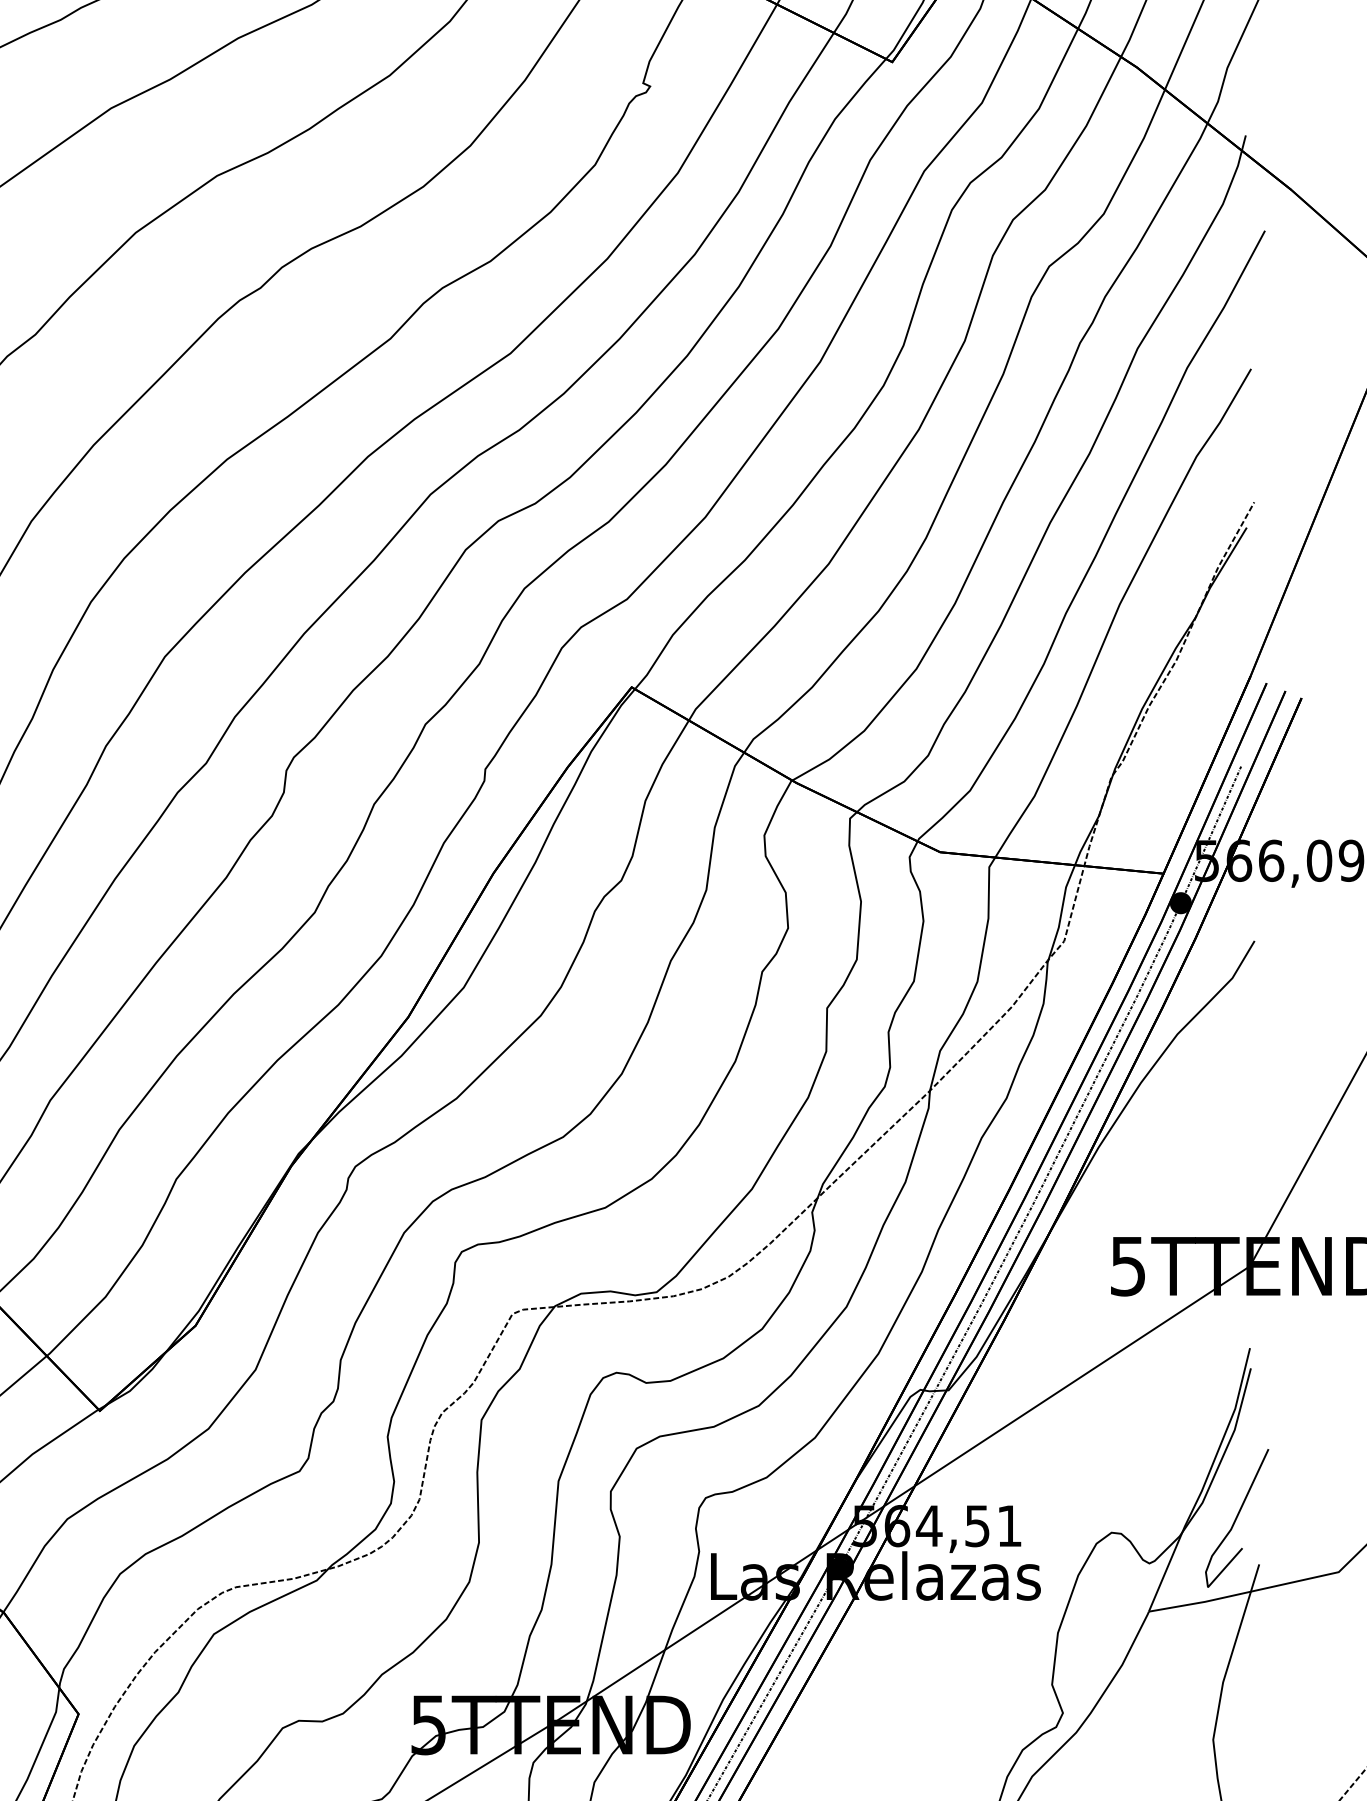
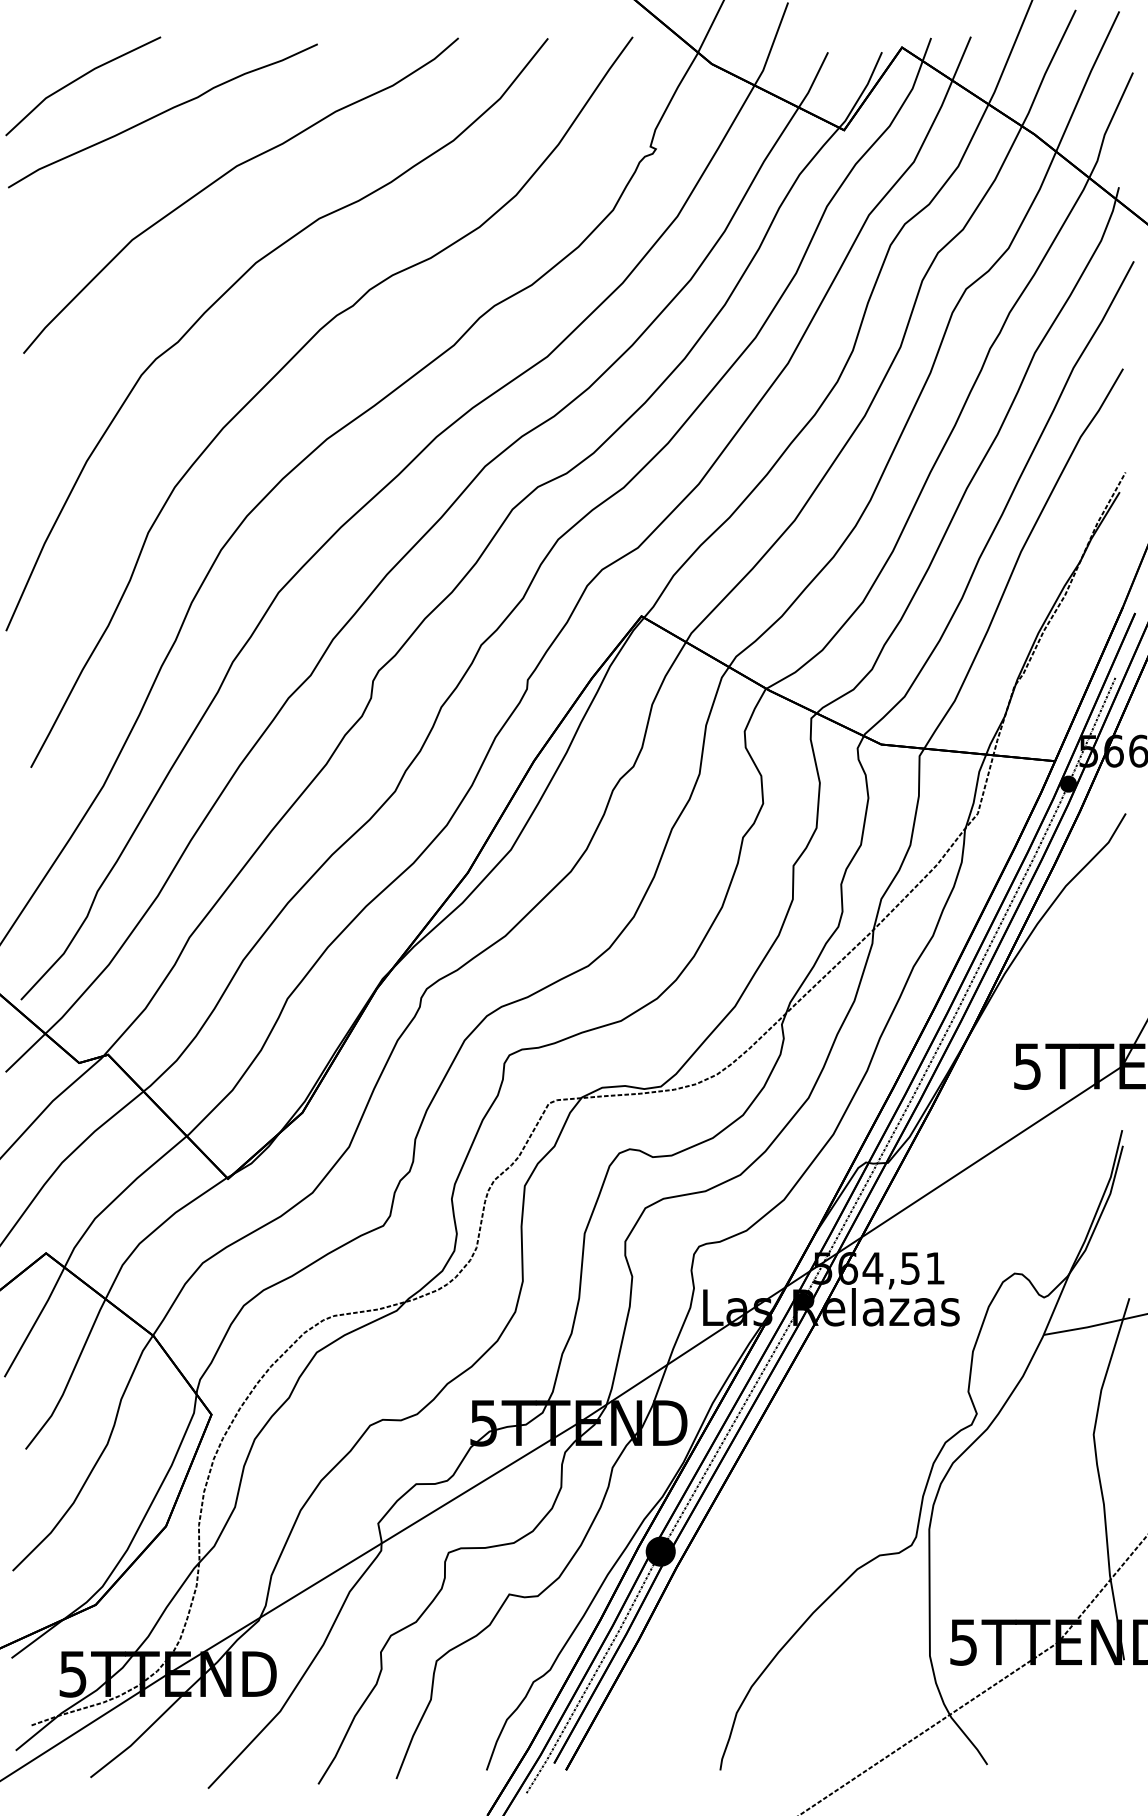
curve: (1237, 1518) -> (1112, 1262), removed

